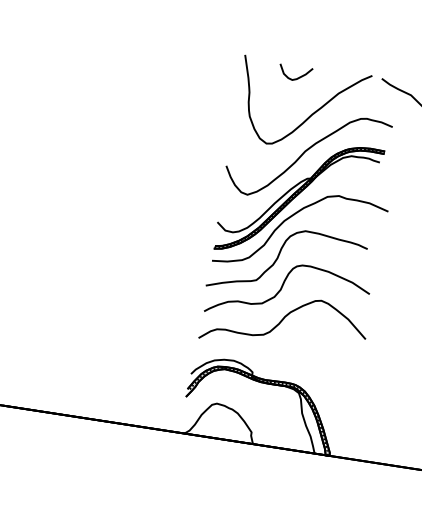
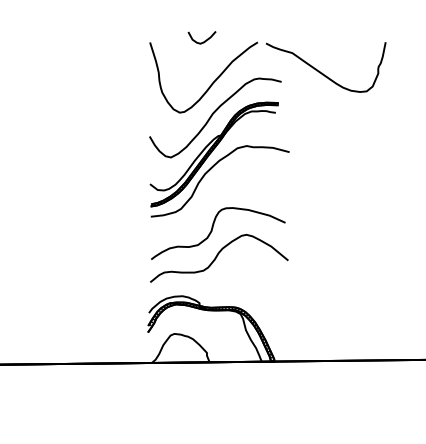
curve: (297, 76) -> (204, 40), moved
curve: (278, 259) -> (205, 206), removed

